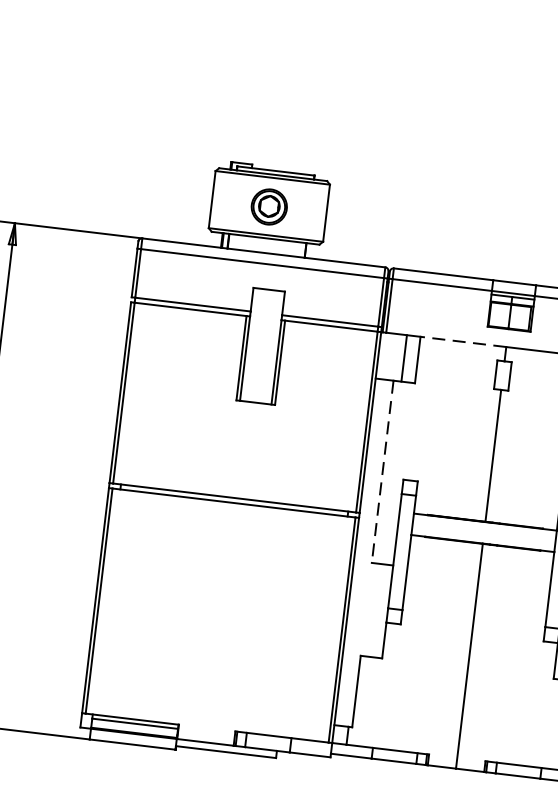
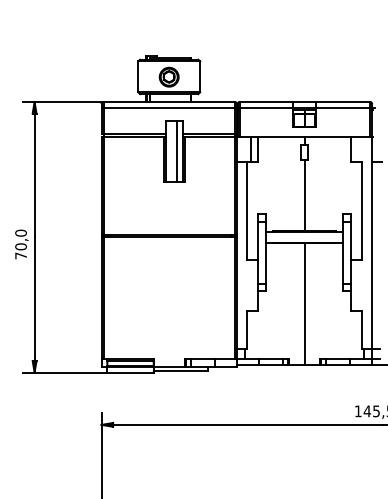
line: (461, 341) -> (280, 136), dashed -> solid
line: (266, 345) -> (176, 151), added
line: (382, 472) -> (246, 211), dashed -> solid

